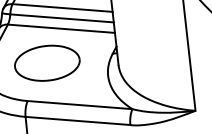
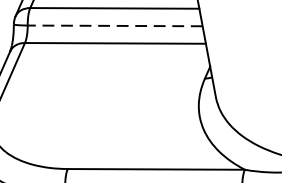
line: (62, 18) -> (115, 26), solid -> dashed
part: (47, 62) -> (96, 101), removed

